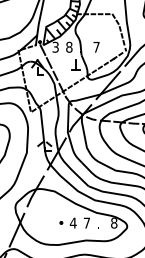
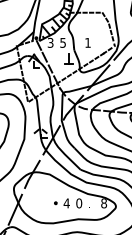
text: (69, 46) -> (63, 42), 8 -> 5
text: (96, 47) -> (87, 43), 7 -> 1
text: (86, 222) -> (78, 202), 7 -> 0

